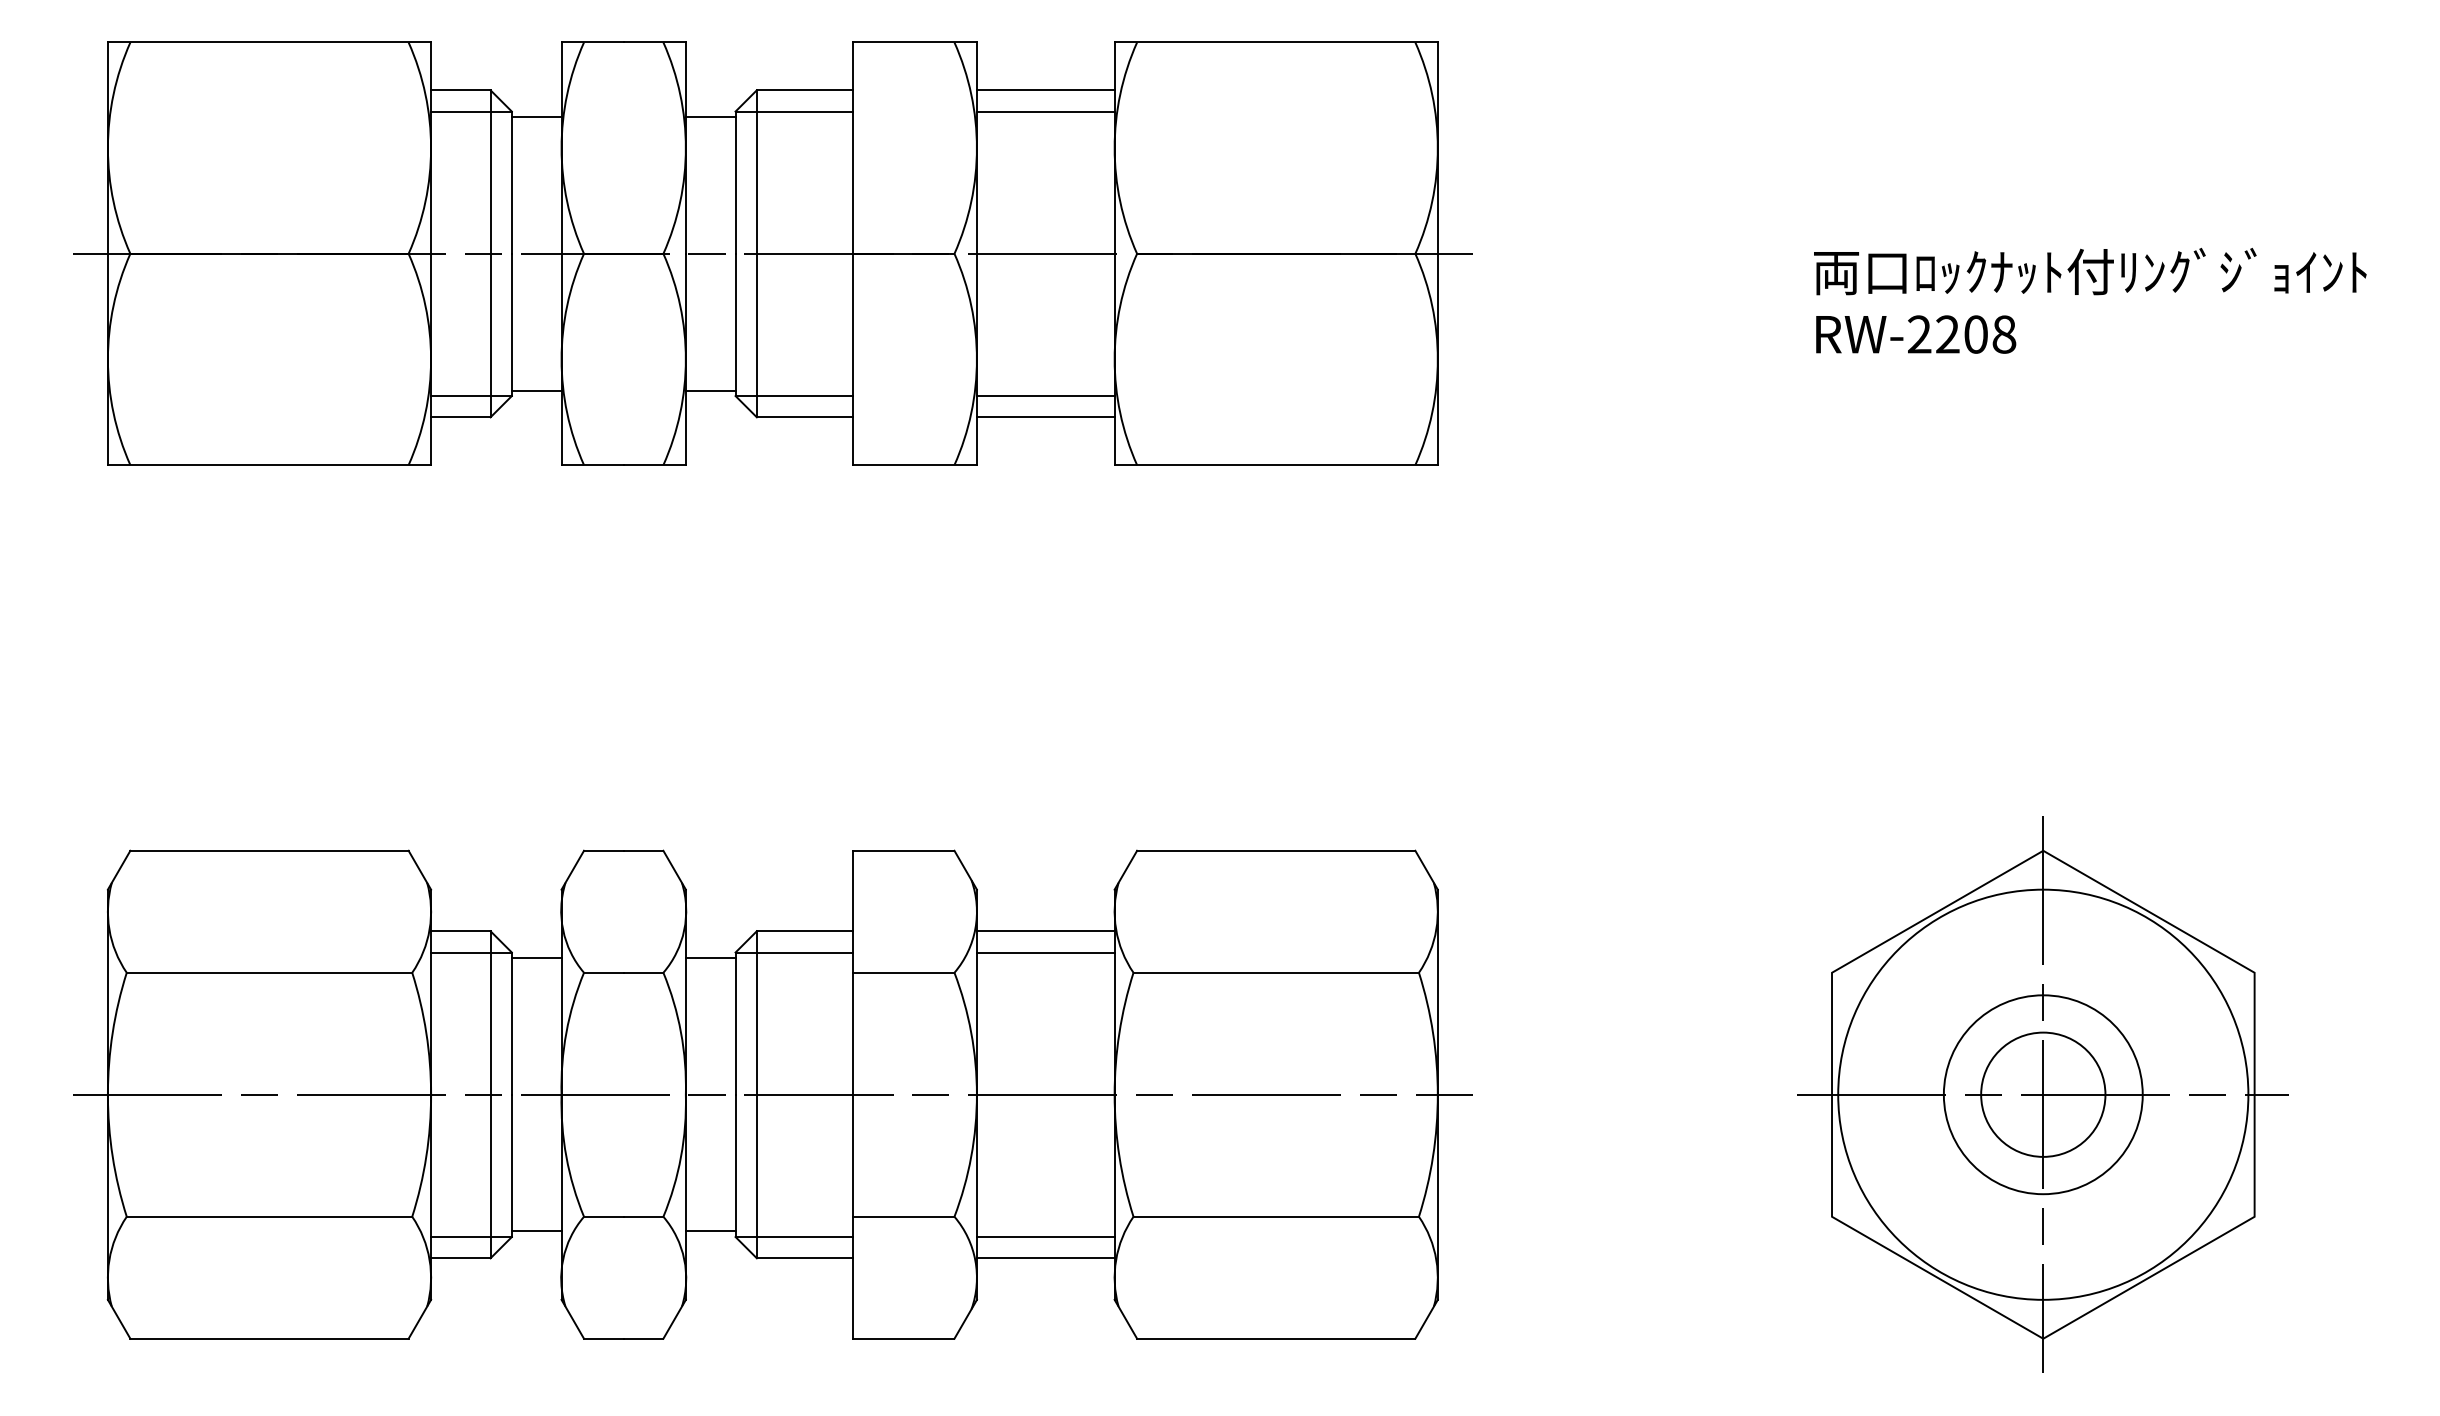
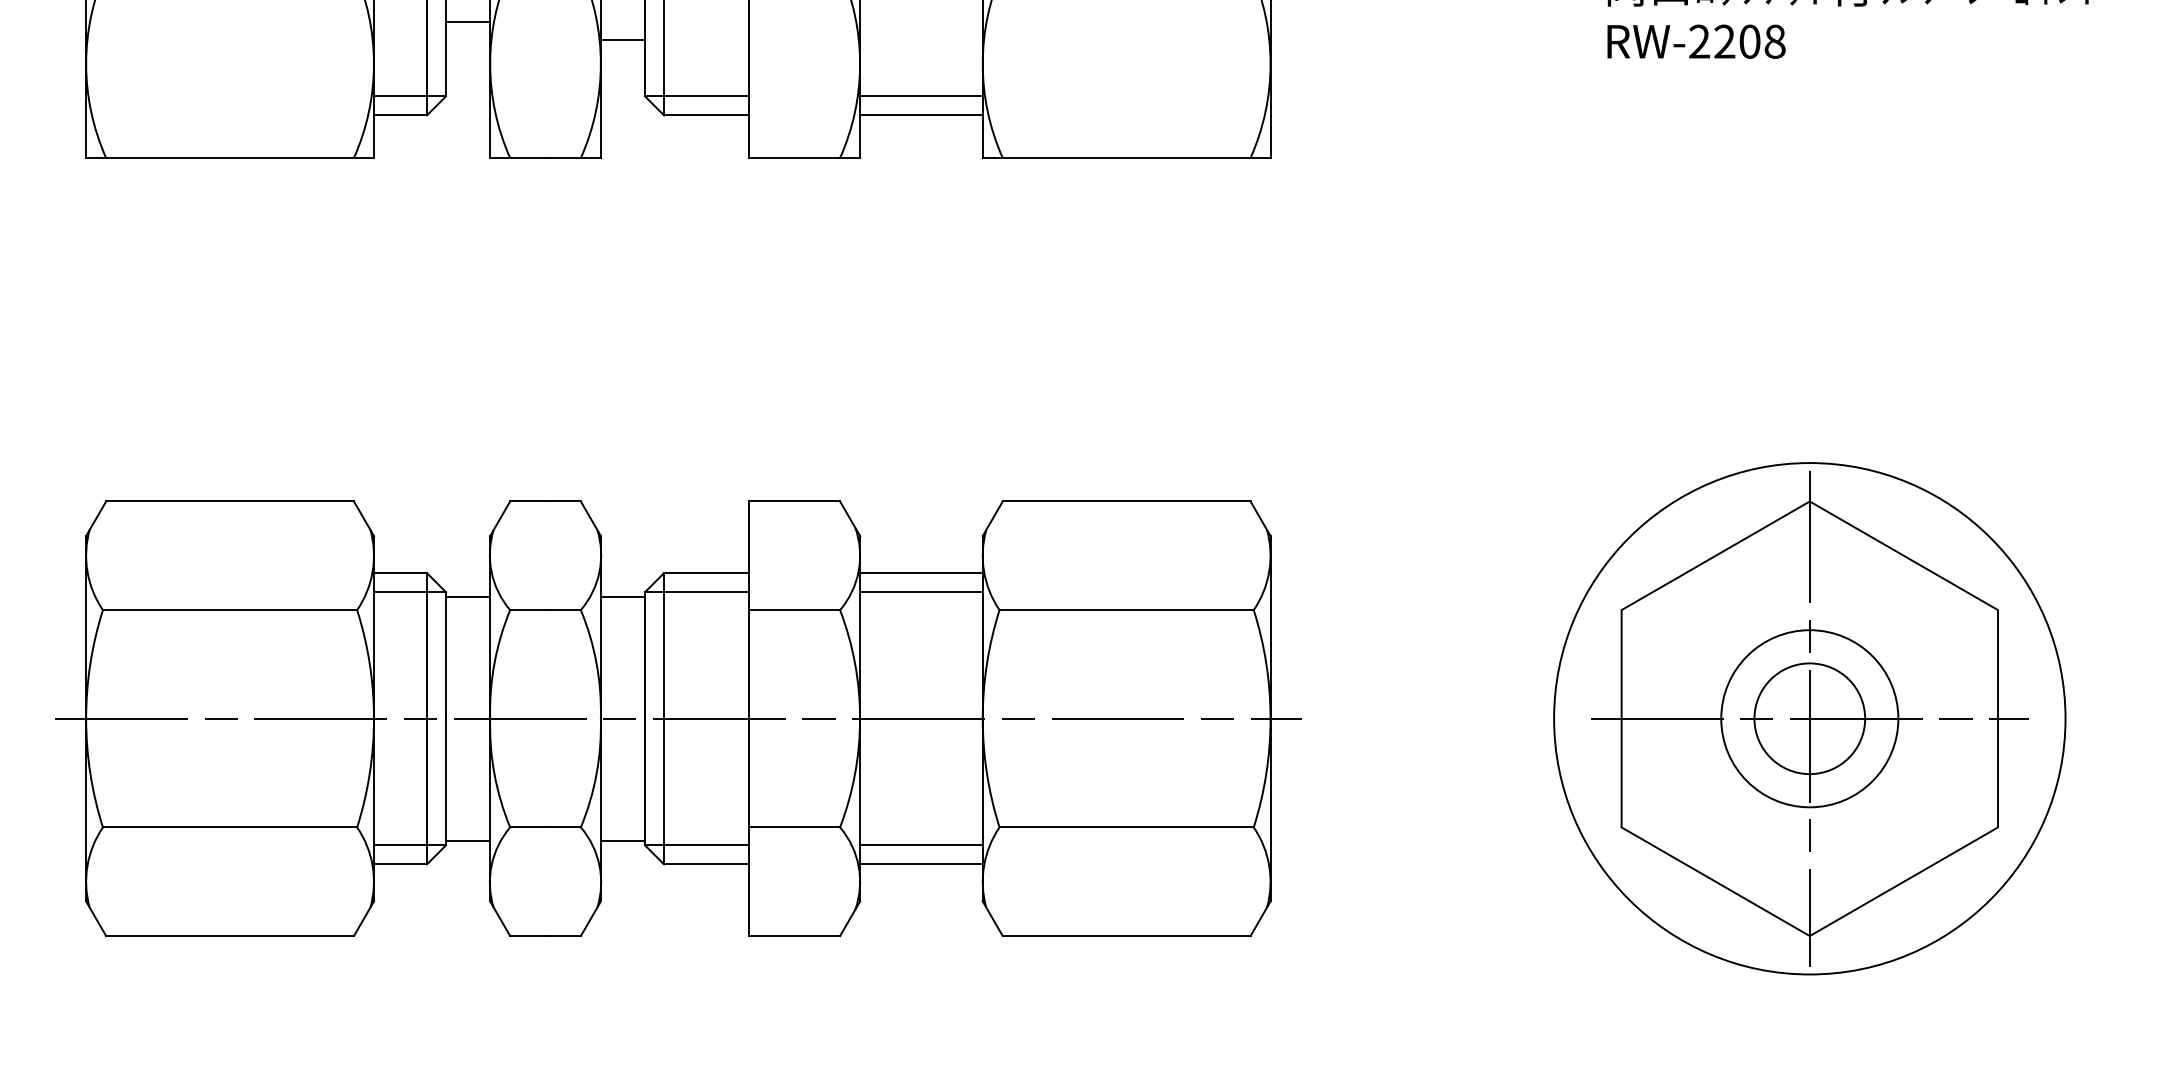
line: (536, 390) -> (467, 22), moved
line: (710, 390) -> (622, 39), moved
circle: (2043, 1094) -> (1809, 718), size x1.4

